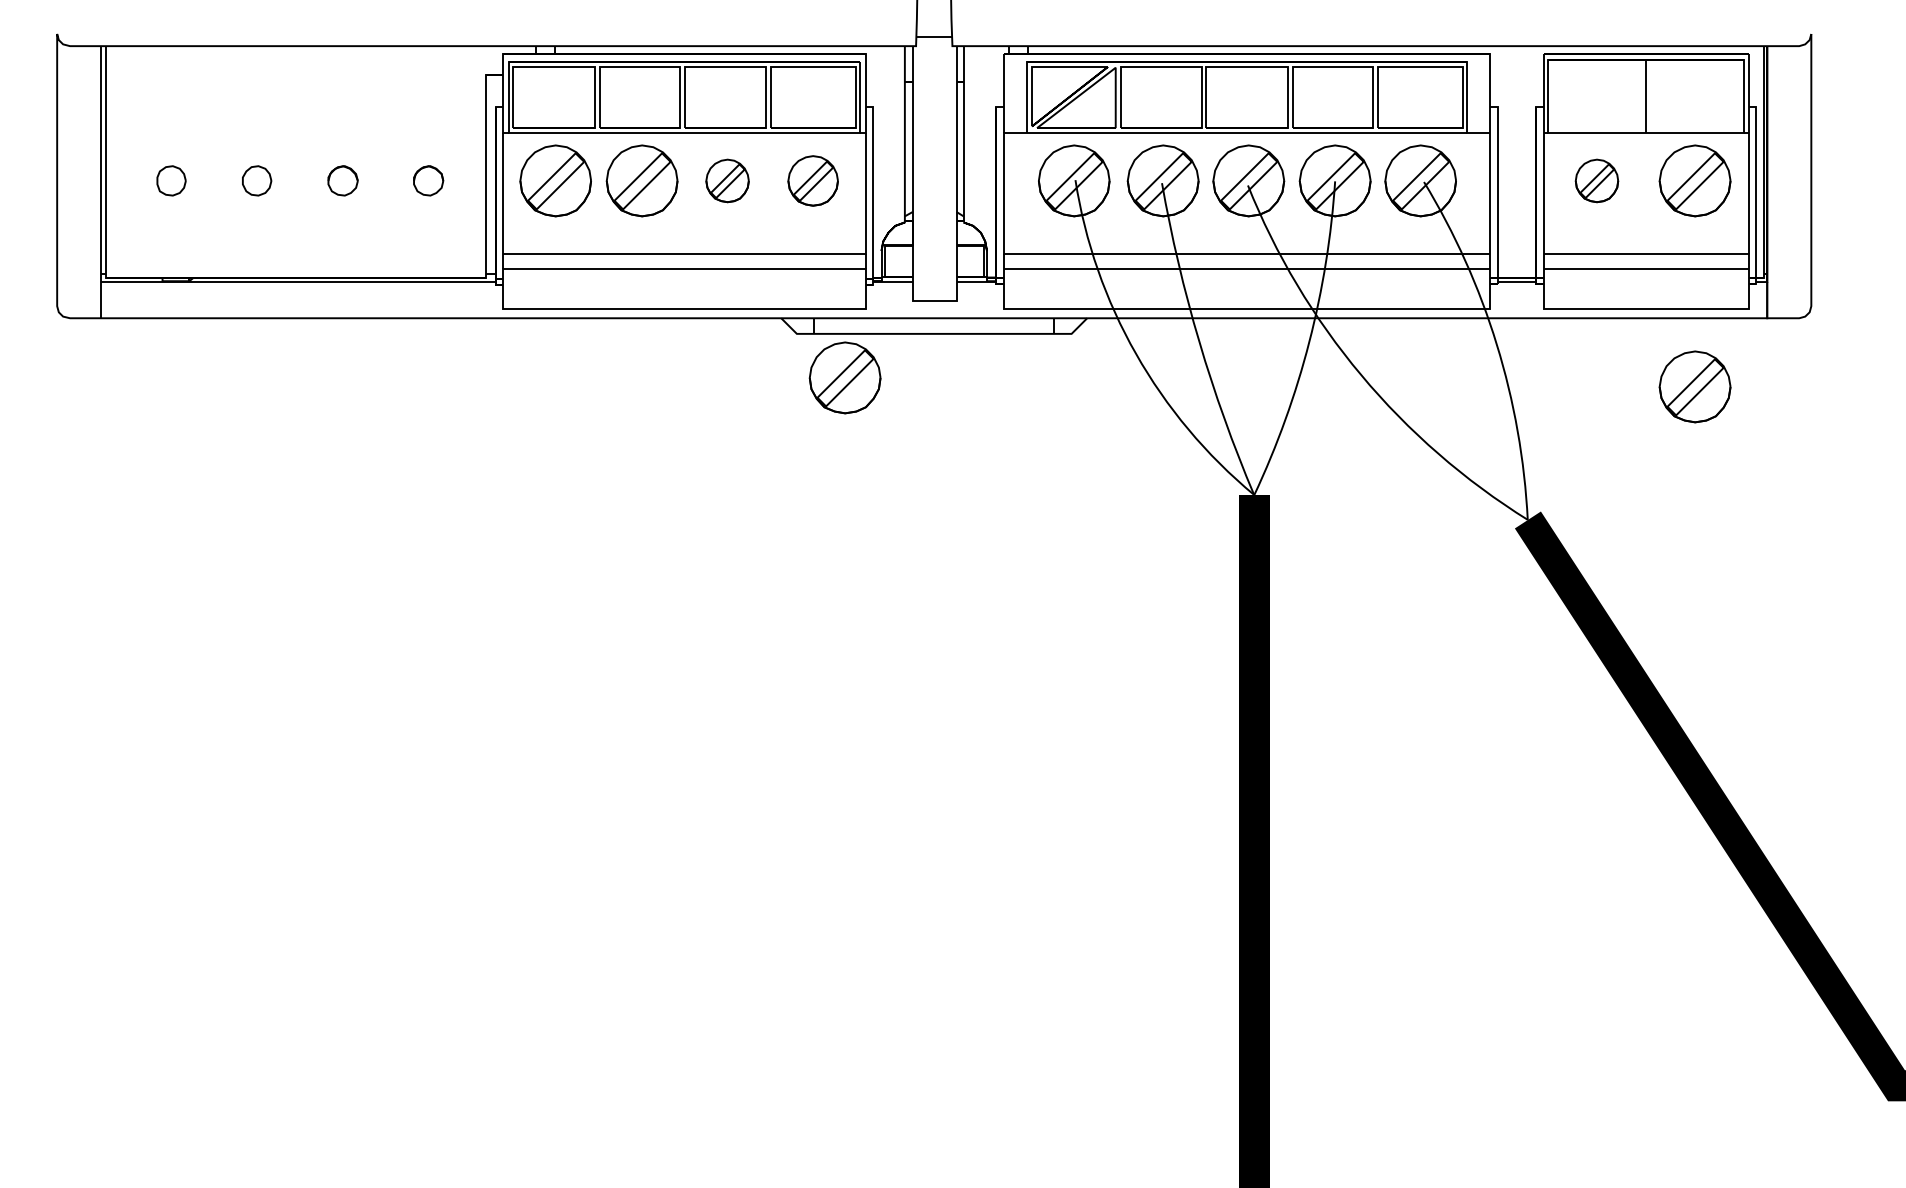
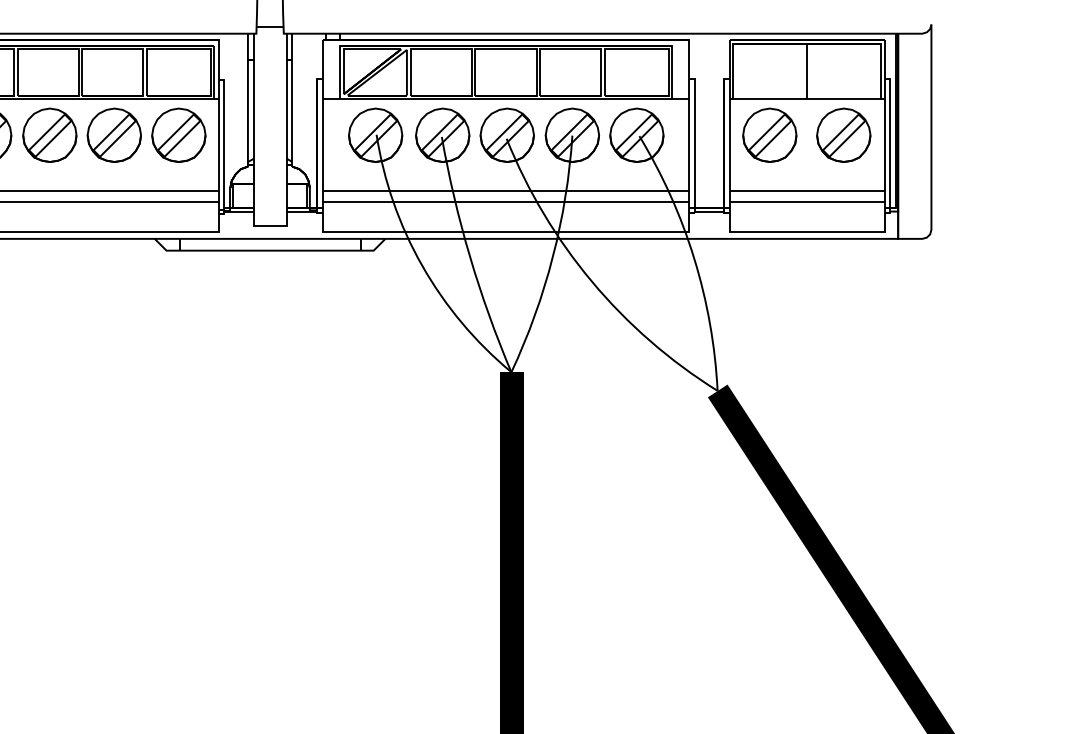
part: (727, 180) -> (114, 135), size x1.67
part: (812, 180) -> (178, 135), size x1.43
part: (1596, 180) -> (769, 135), size x1.67
part: (844, 377) -> (202, 283), removed
part: (1694, 386) -> (843, 290), removed

